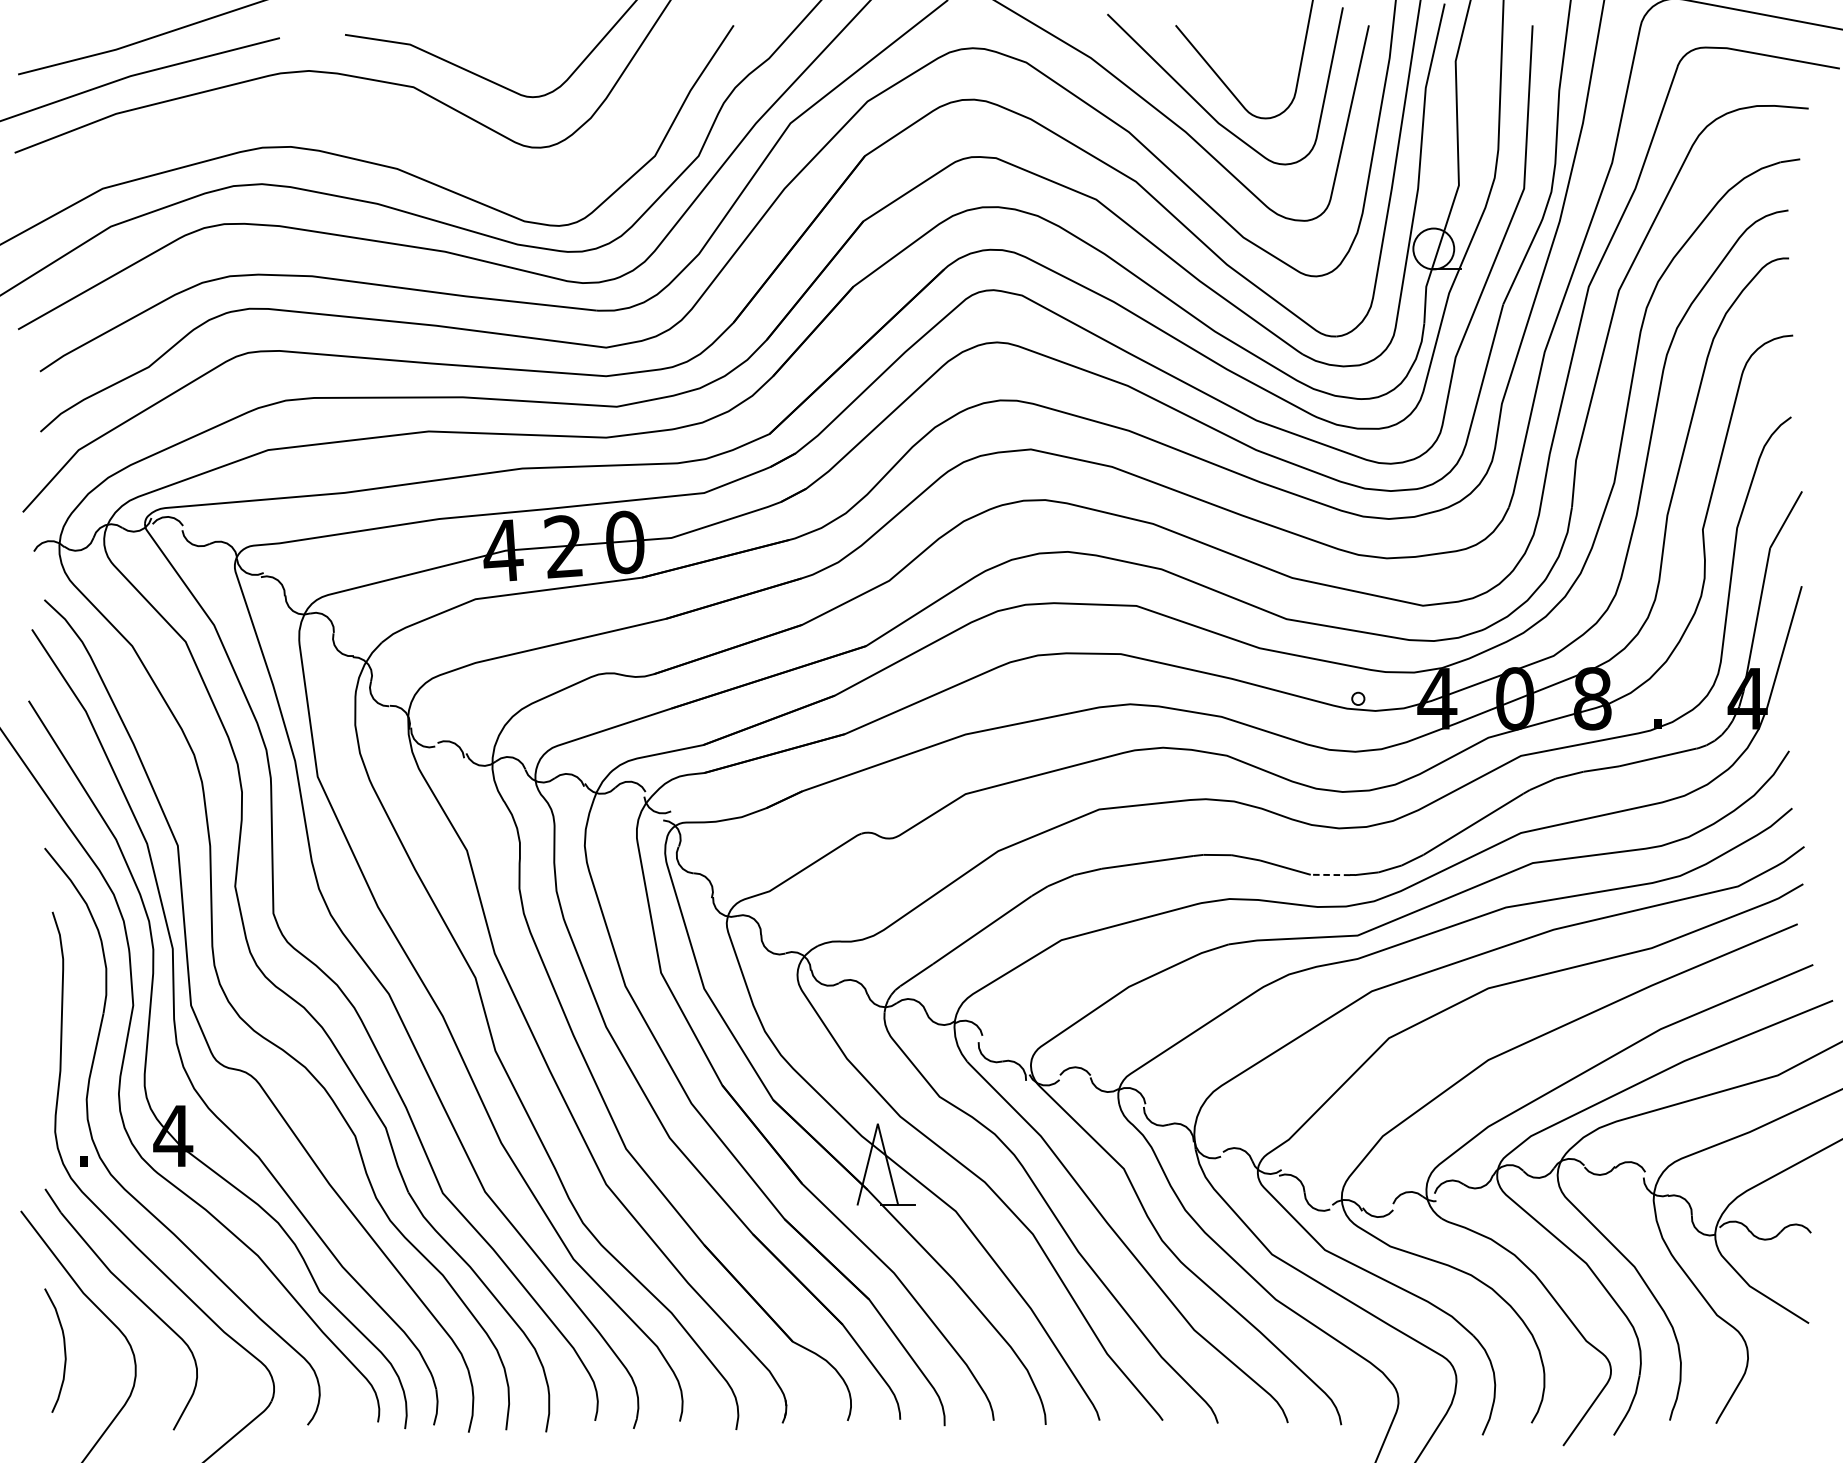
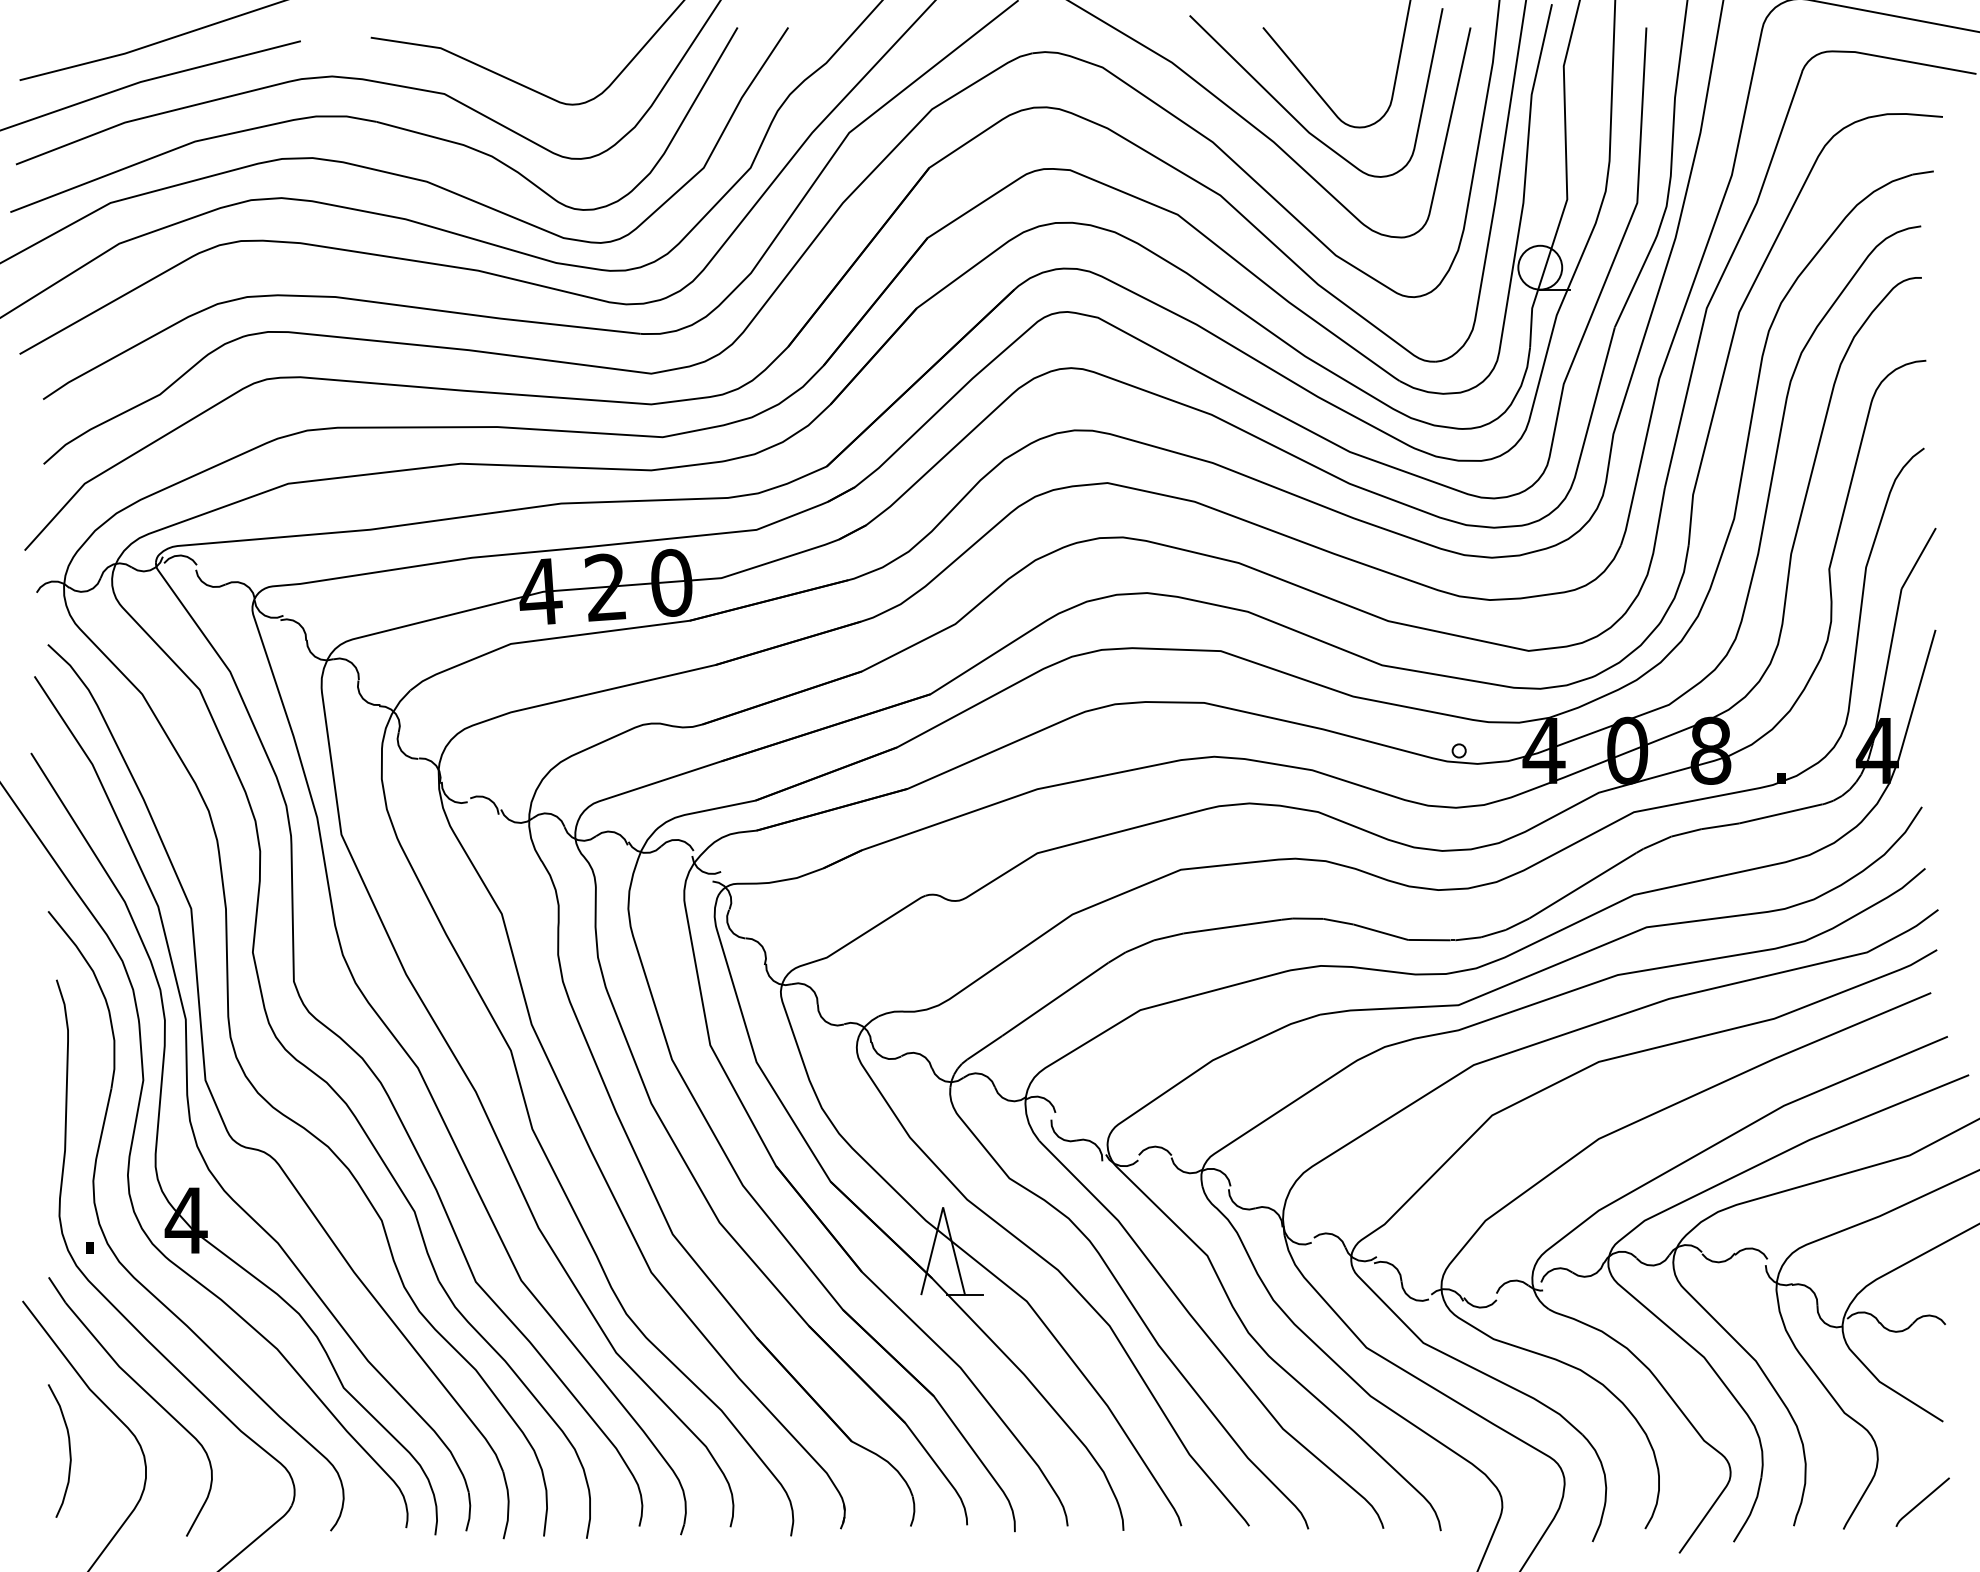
part: (348, 110) -> (374, 119), added
line: (1329, 875) -> (1428, 940), dashed -> solid
line: (1789, 1397) -> (1922, 1501), added

